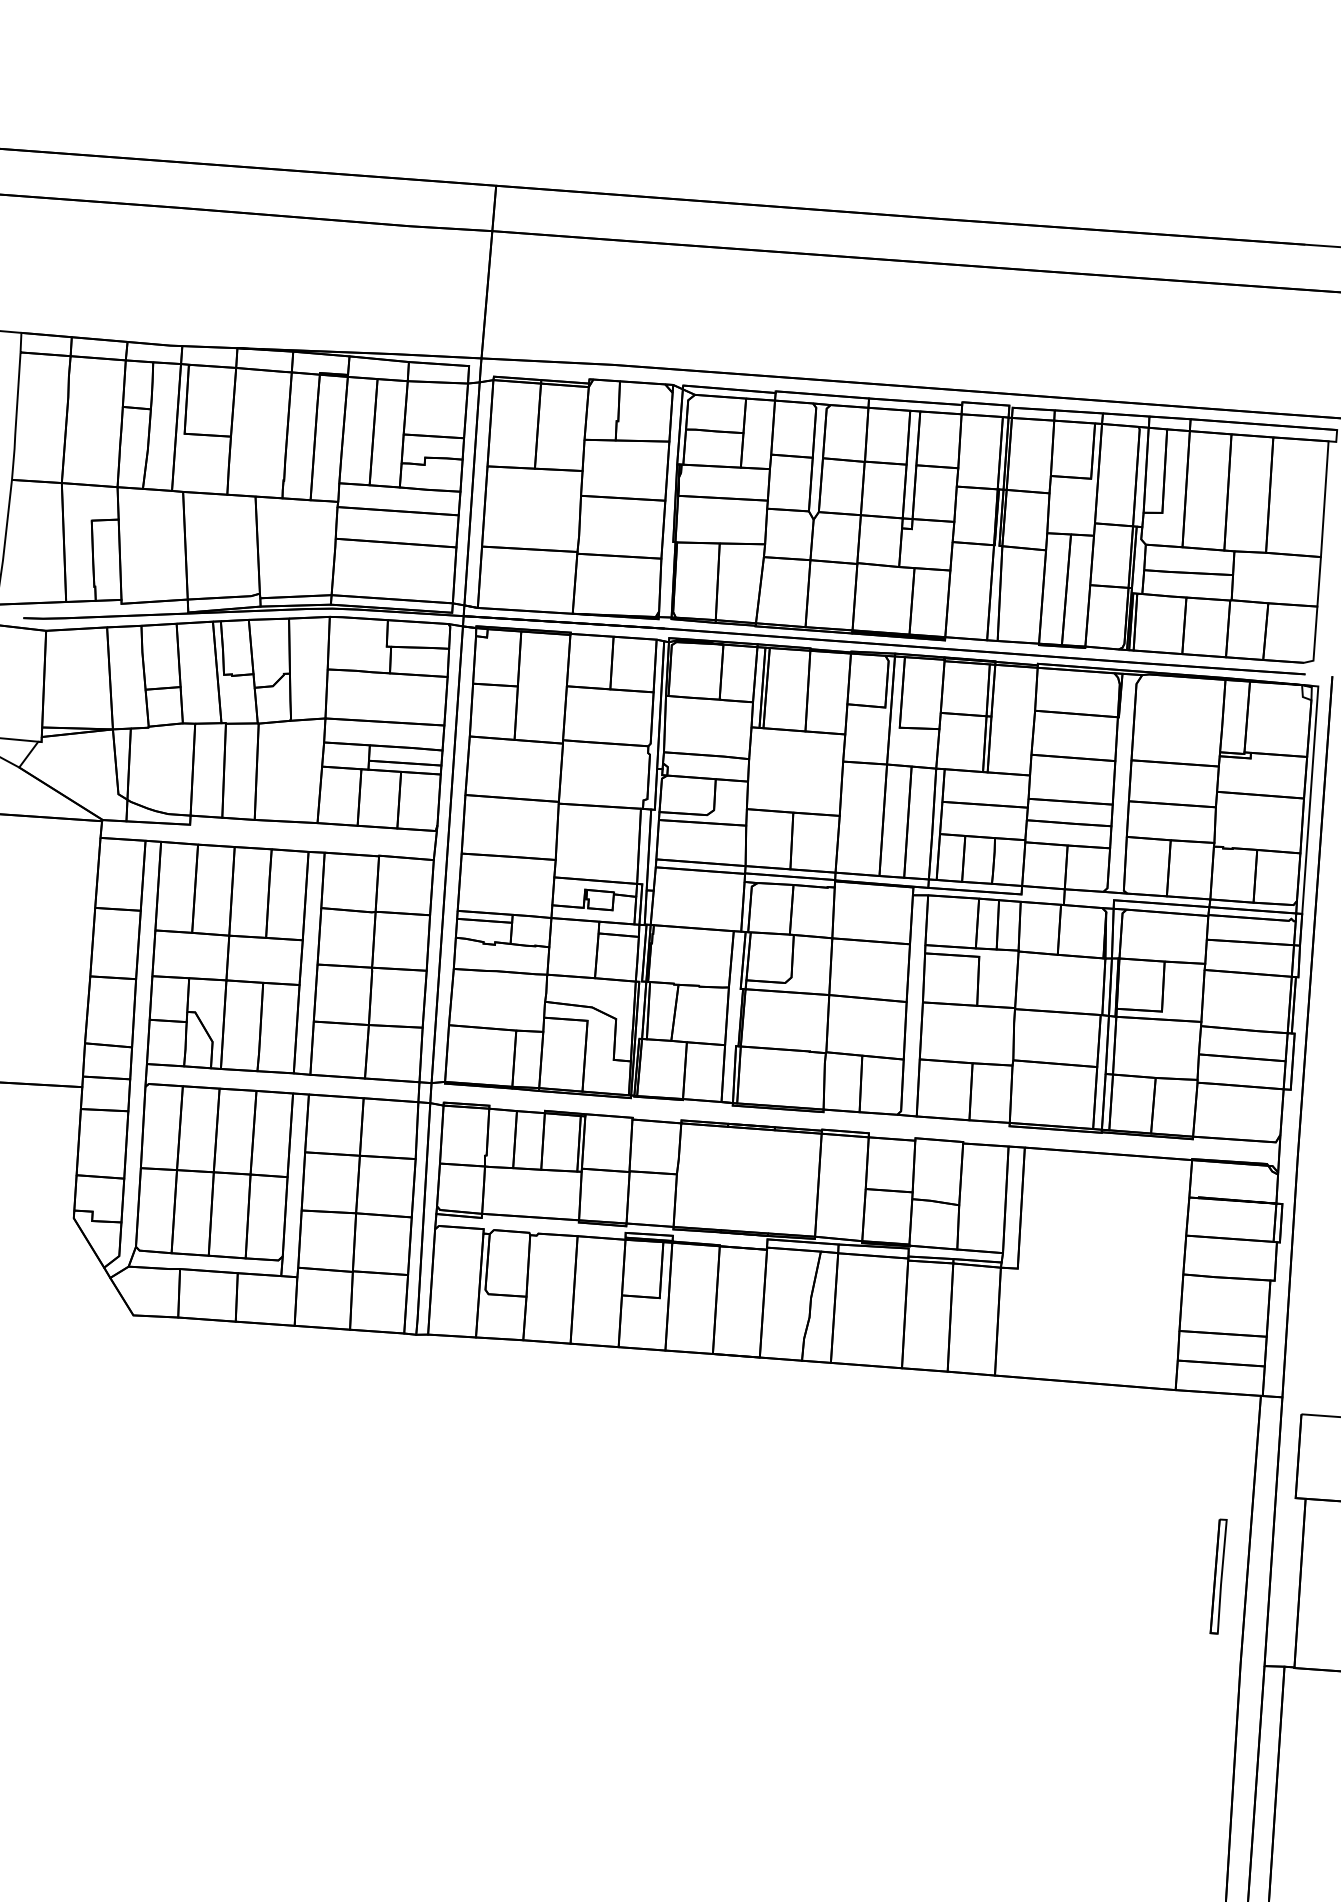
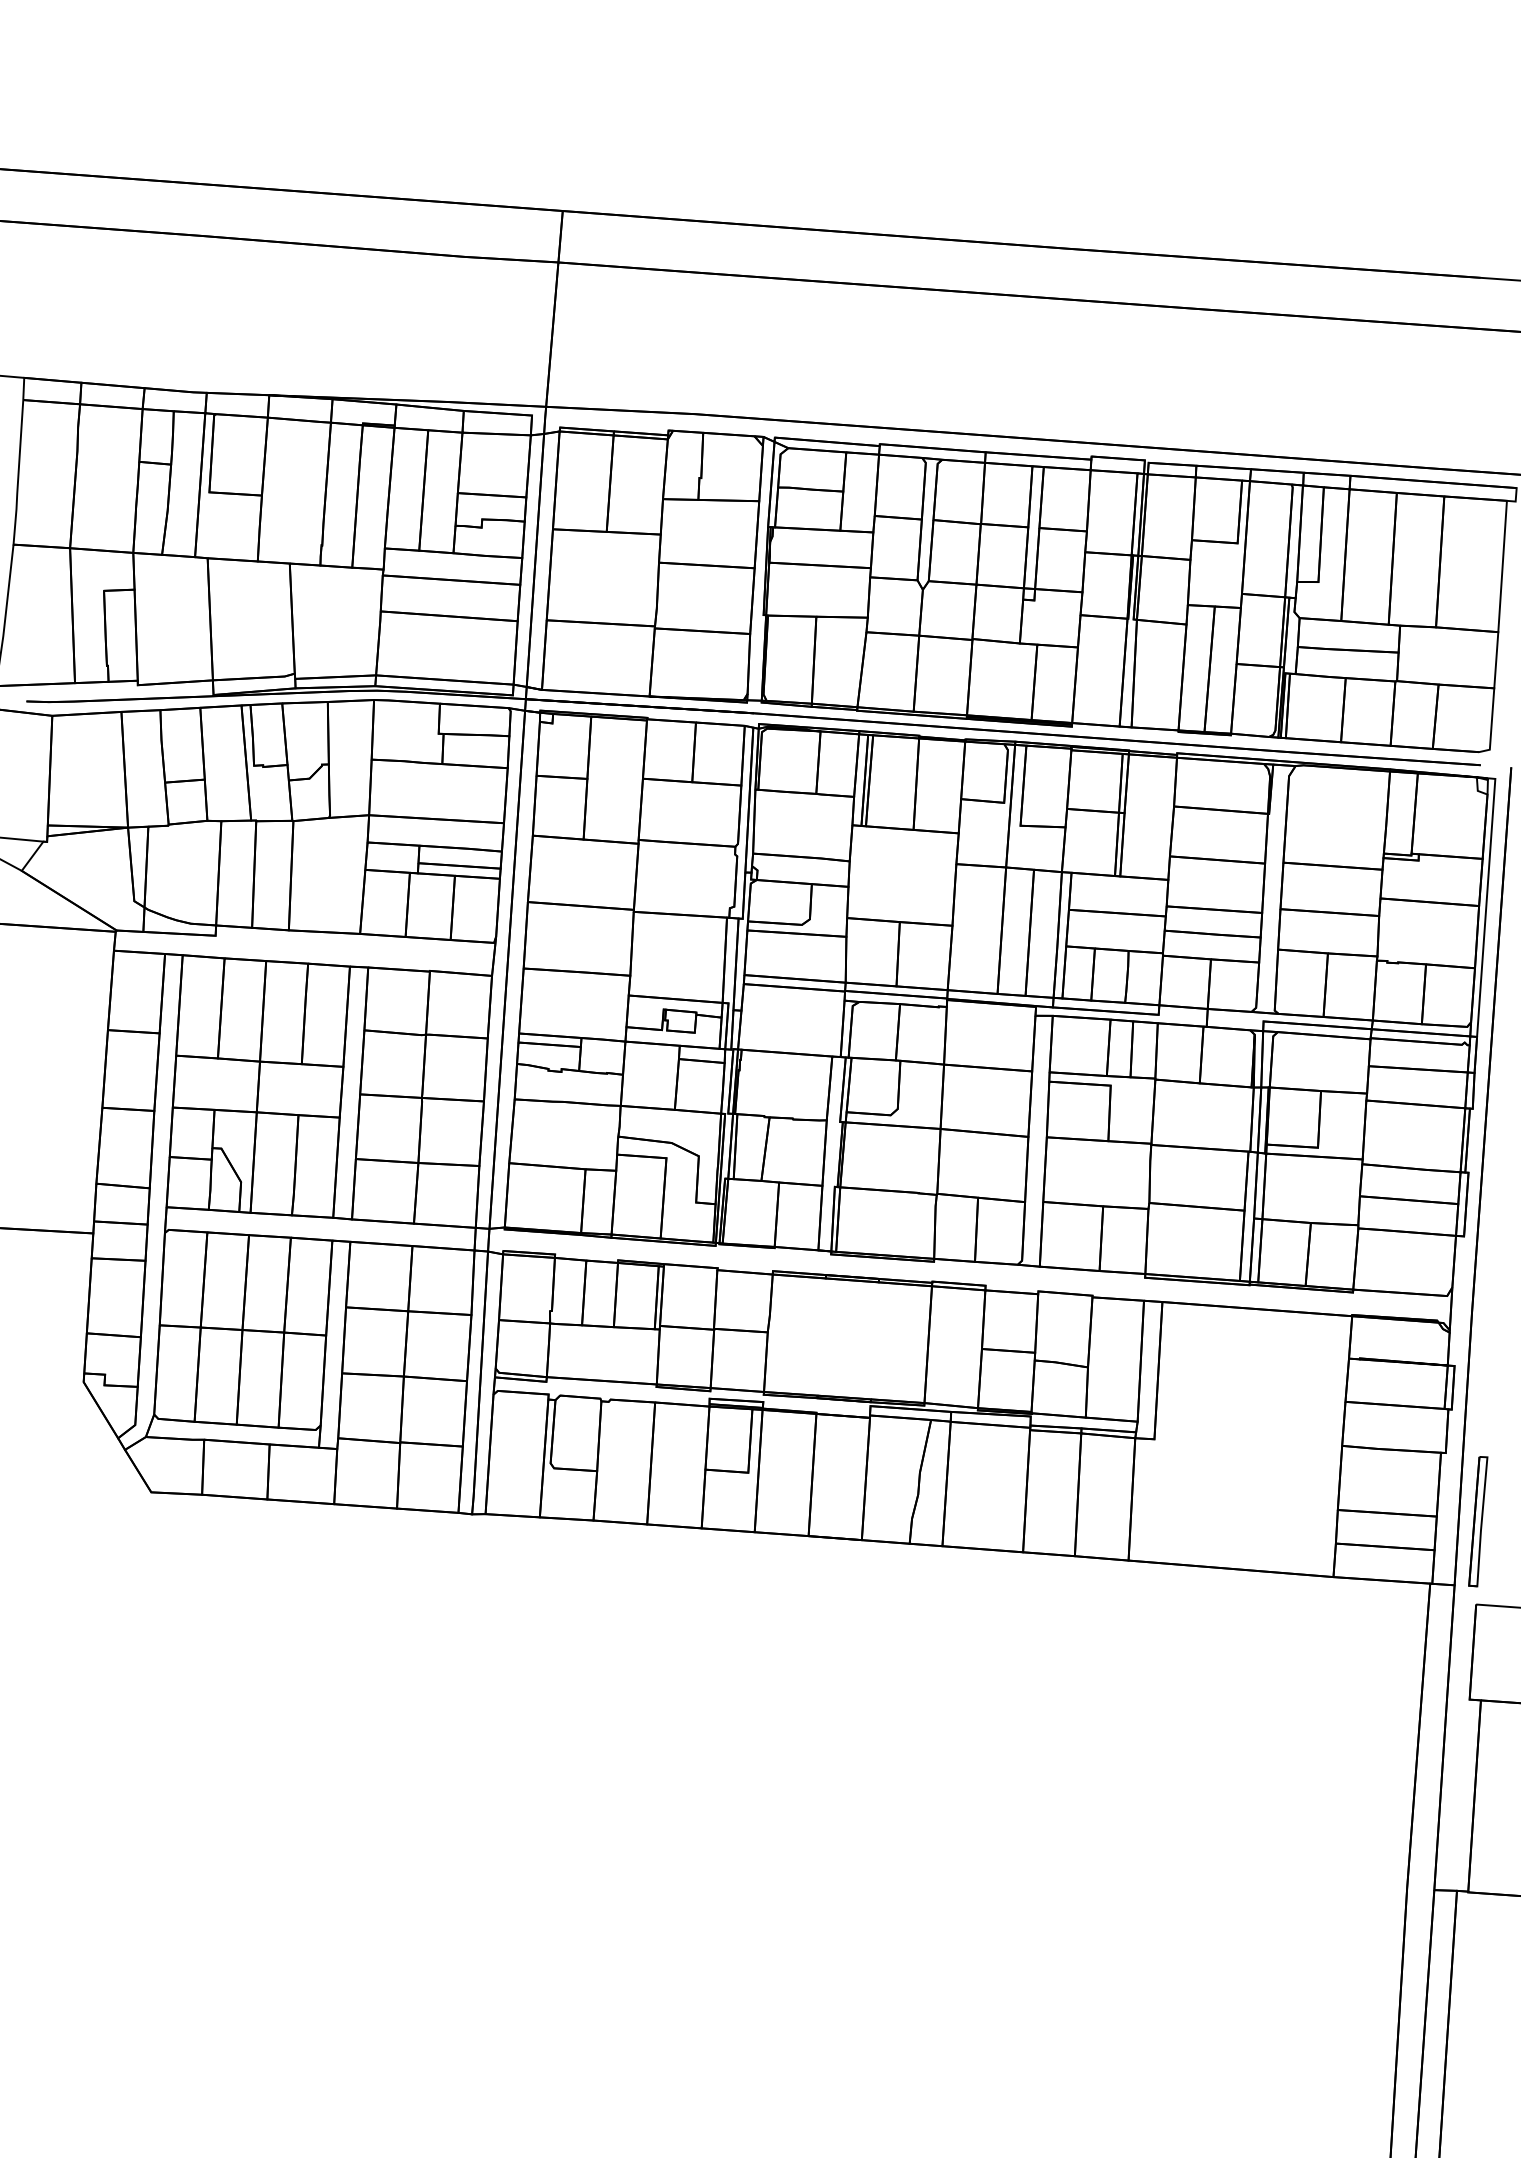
part: (1218, 1576) -> (1478, 1521), moved

